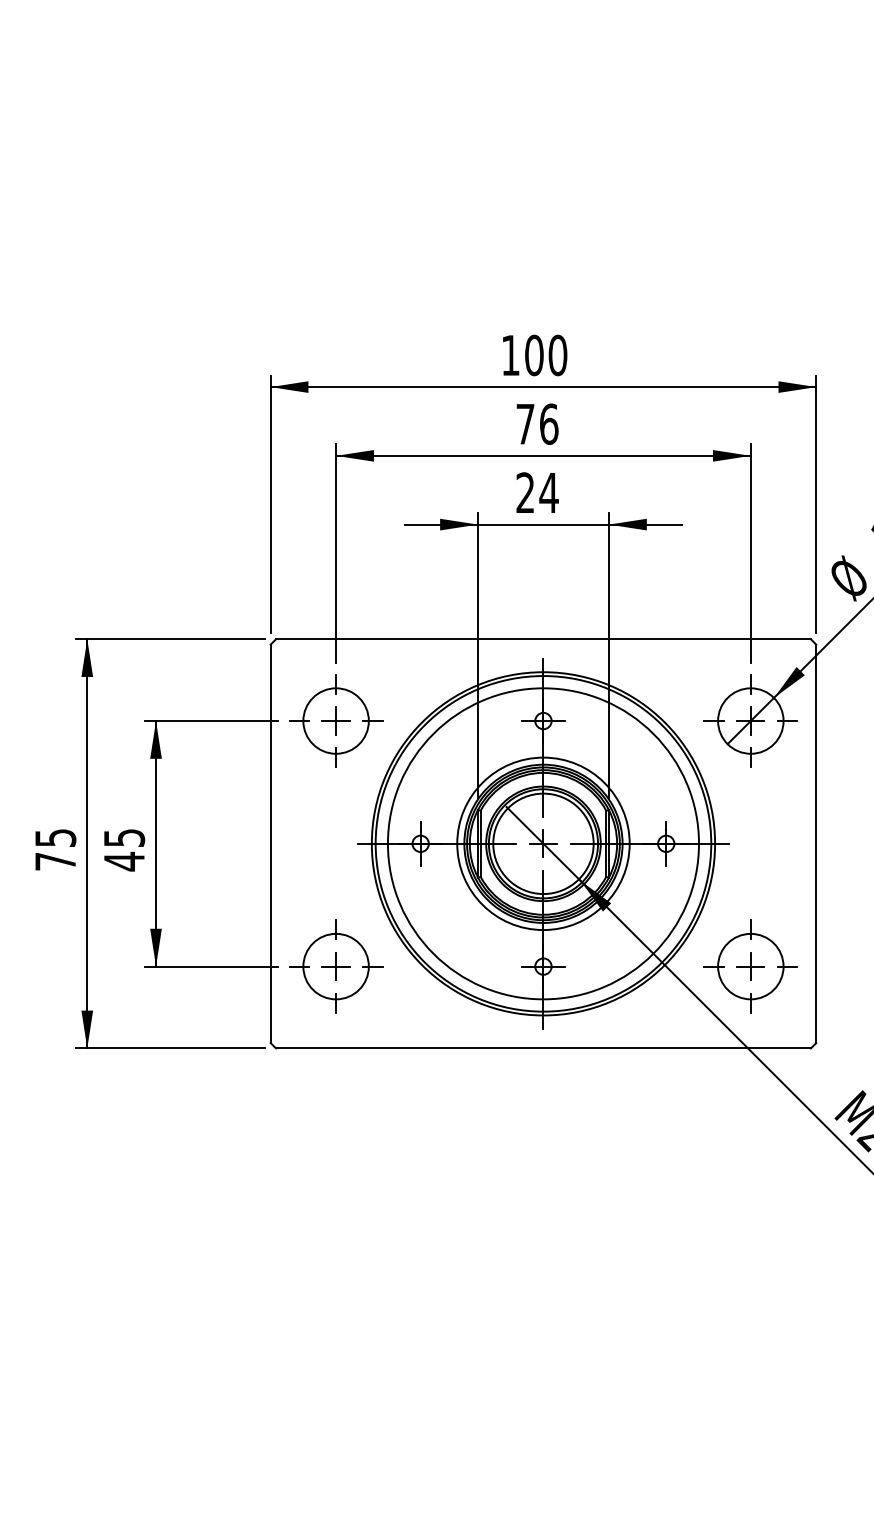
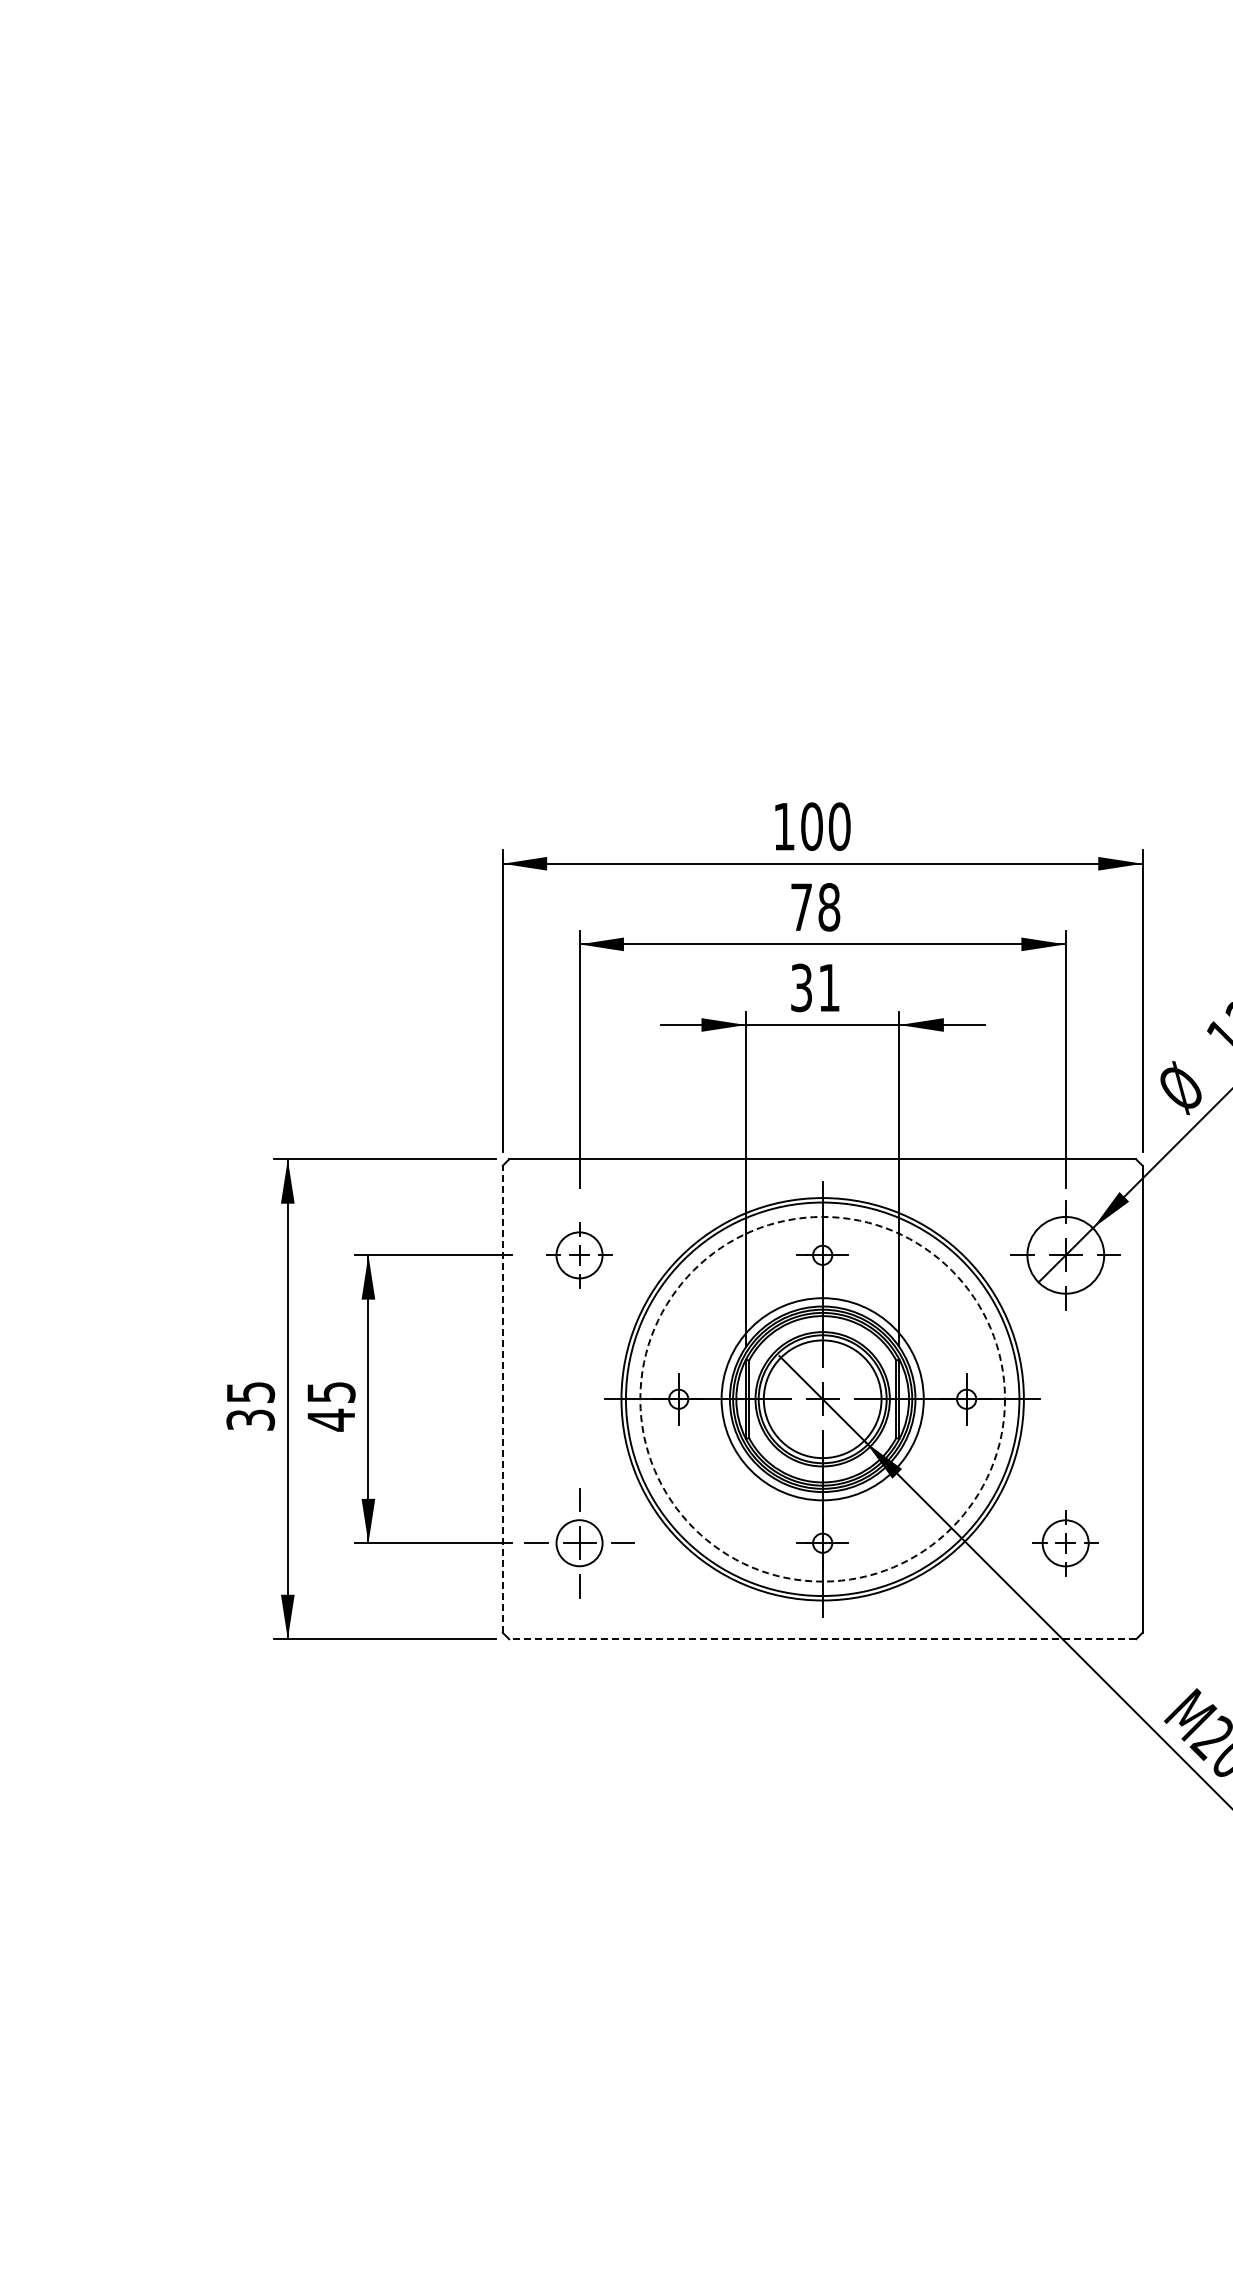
text: (549, 424) -> (829, 907), 76 -> 78
text: (537, 493) -> (815, 988), 24 -> 31
part: (336, 721) -> (579, 1255), size x0.6
circle: (543, 843) -> (822, 1398), solid -> dashed
line: (270, 844) -> (502, 1399), solid -> dashed
text: (55, 861) -> (250, 1419), 75 -> 35
circle: (336, 965) -> (579, 1542), size x0.6
part: (750, 966) -> (1065, 1543), size x0.6
line: (543, 1048) -> (822, 1639), solid -> dashed

